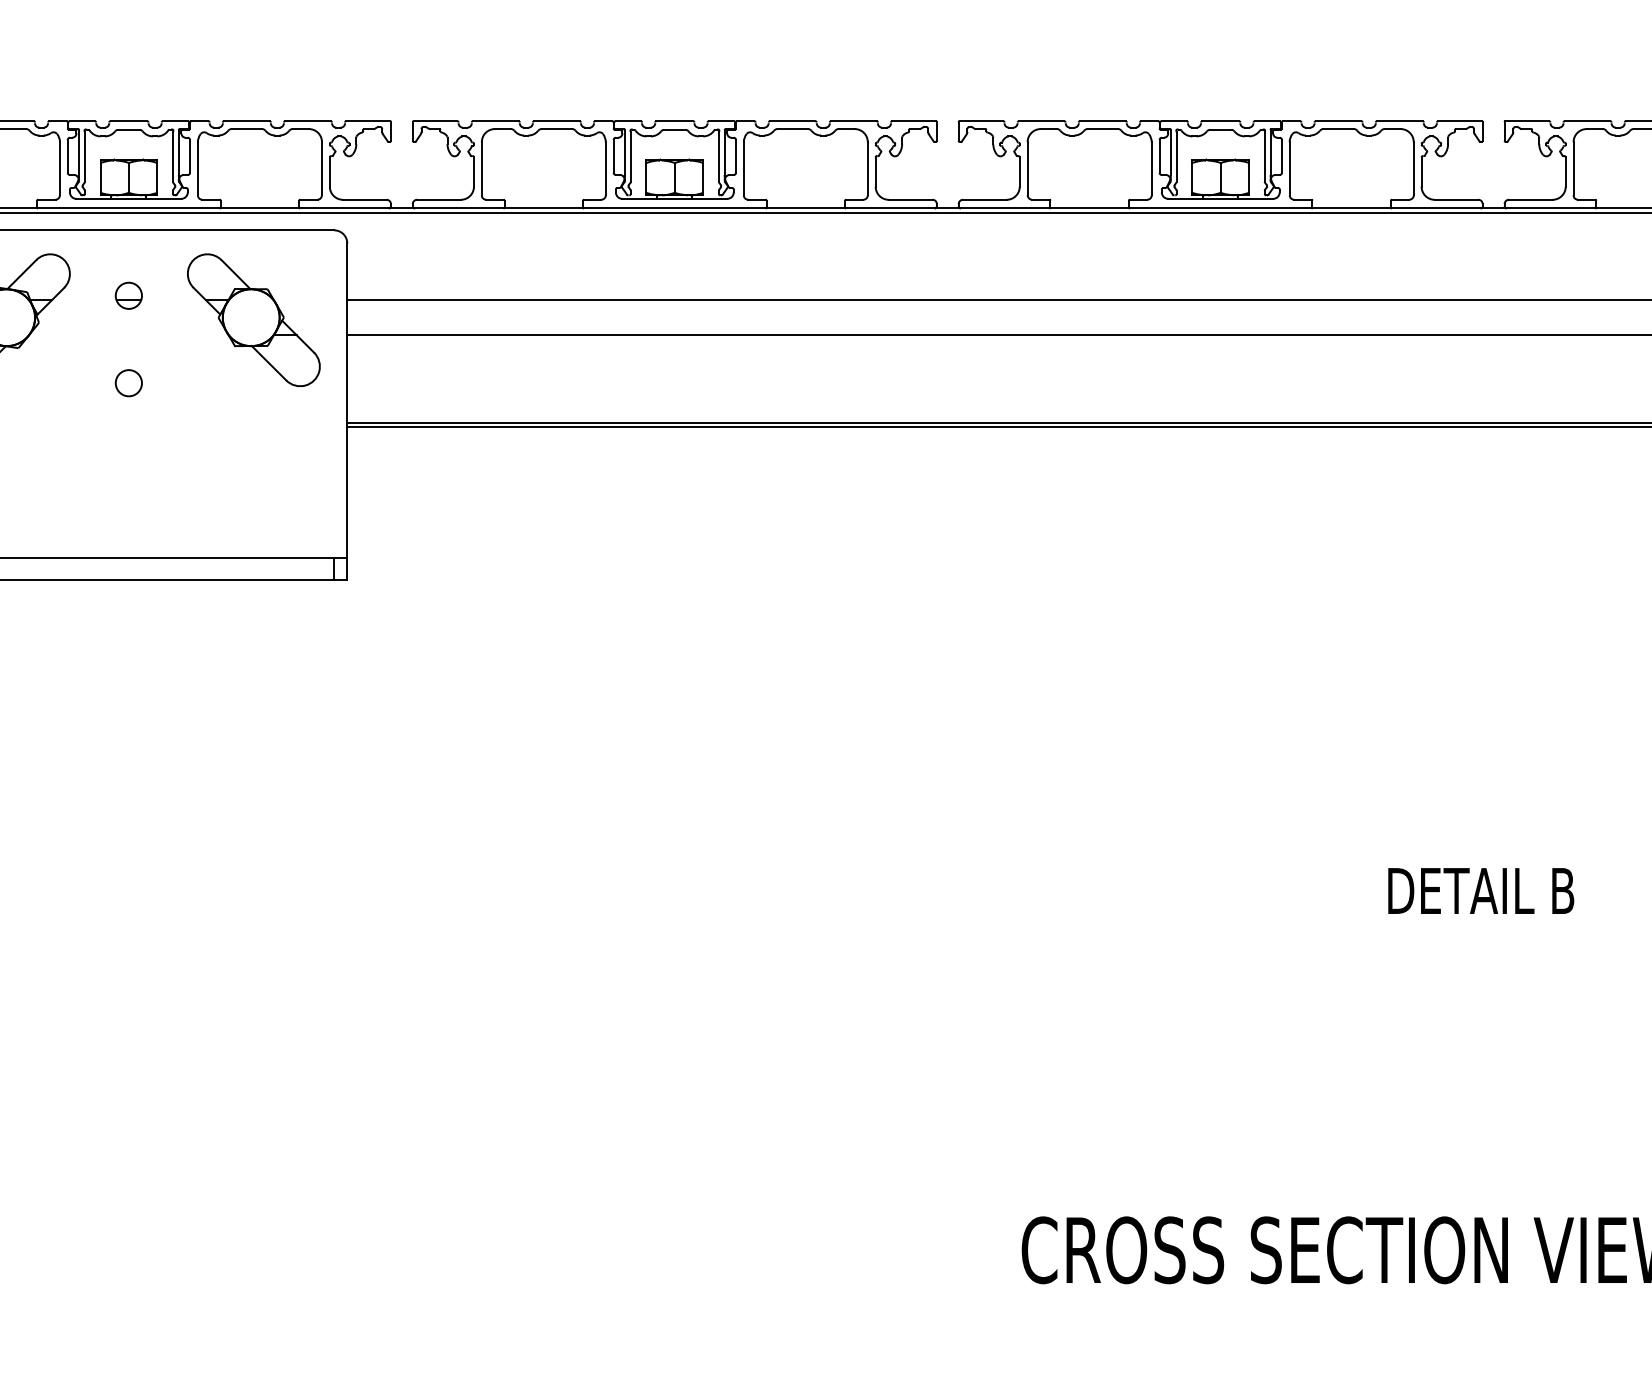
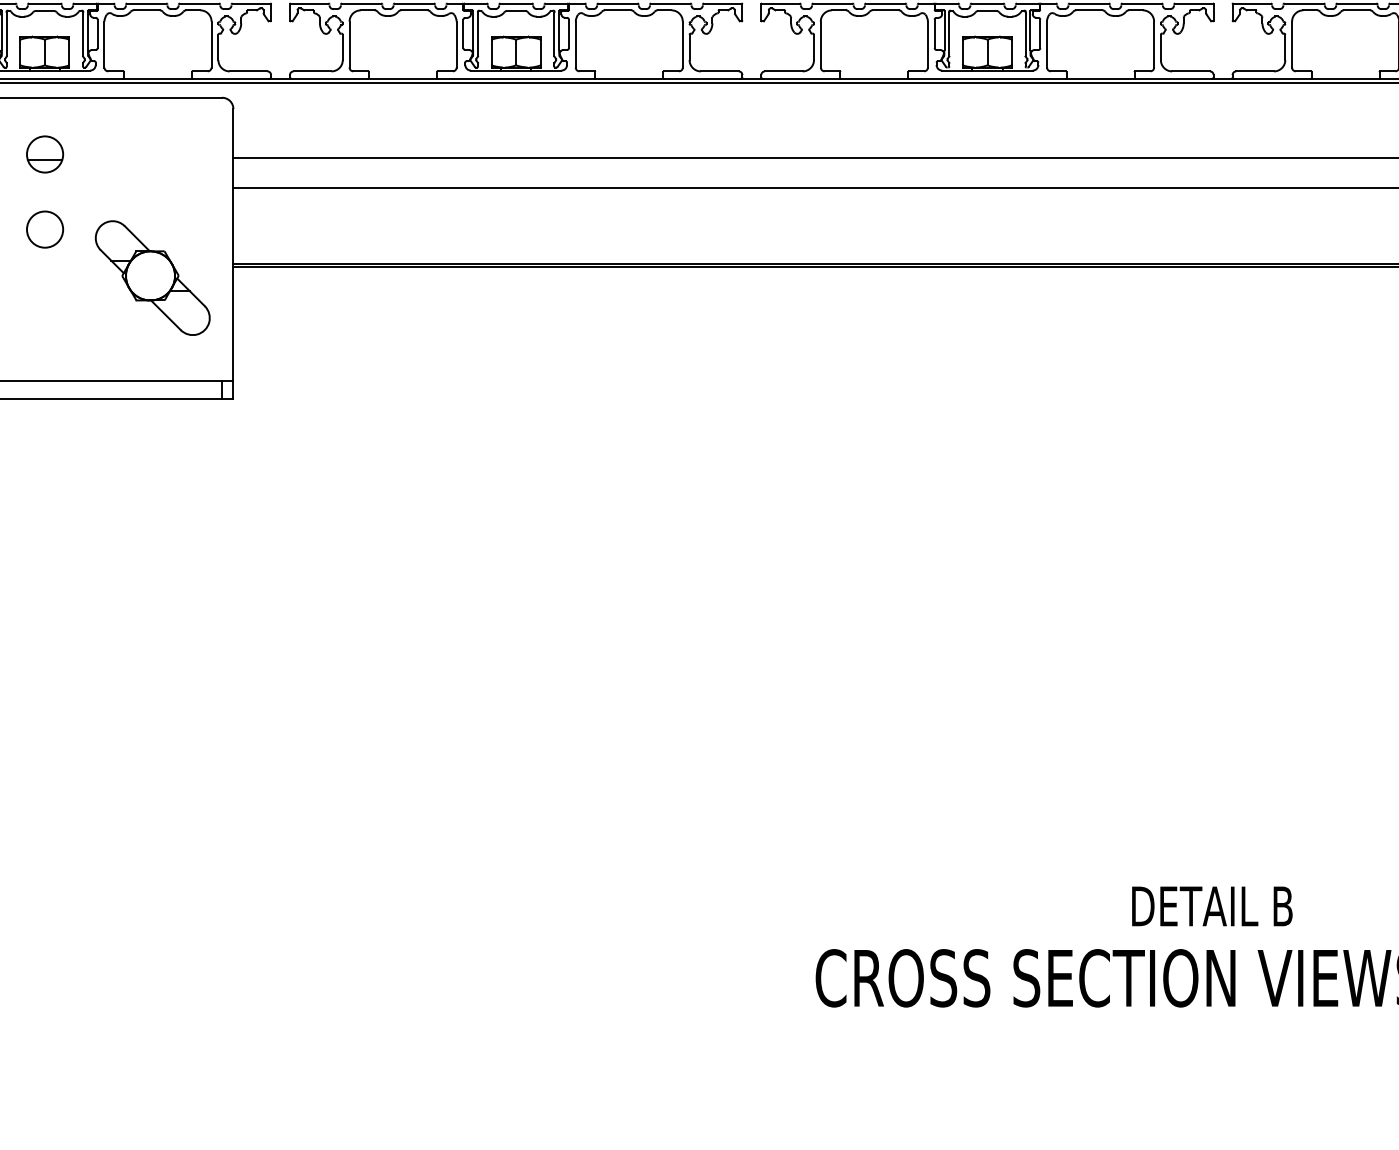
part: (128, 295) -> (44, 154), size x1.6
part: (253, 319) -> (152, 277), moved
circle: (128, 383) -> (44, 229), size x1.6
text: (1481, 890) -> (1212, 905), moved

